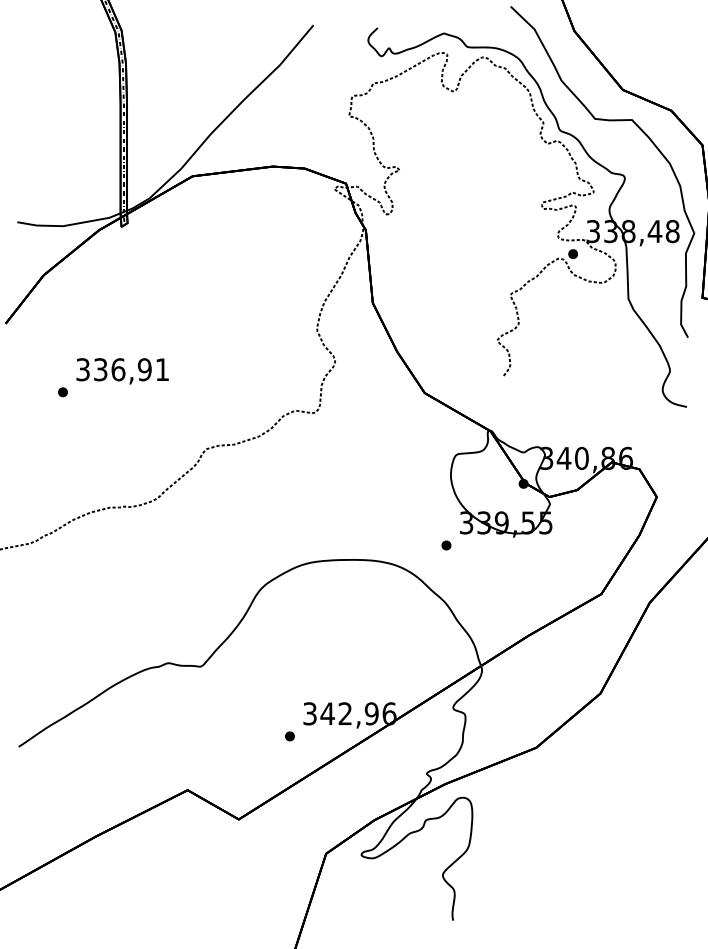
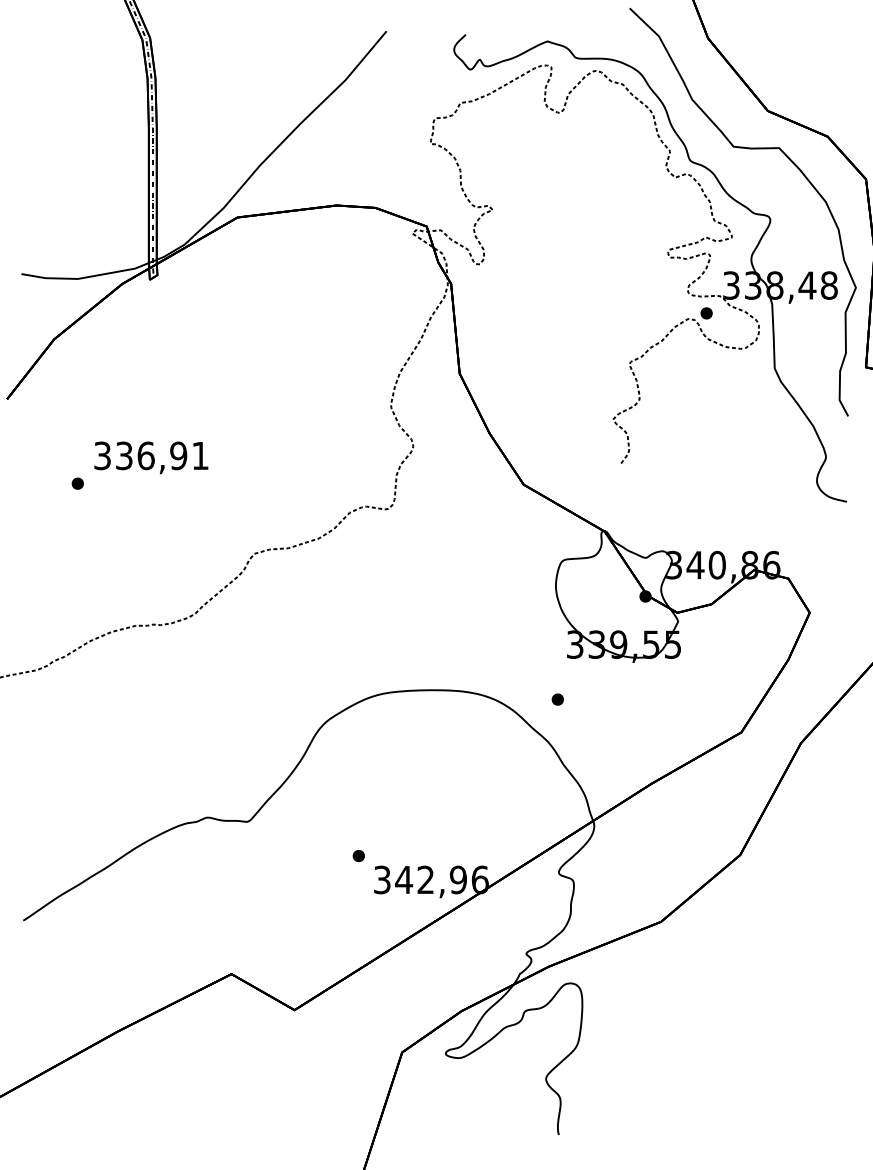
part: (446, 545) -> (557, 699), moved
part: (289, 736) -> (358, 856), moved

